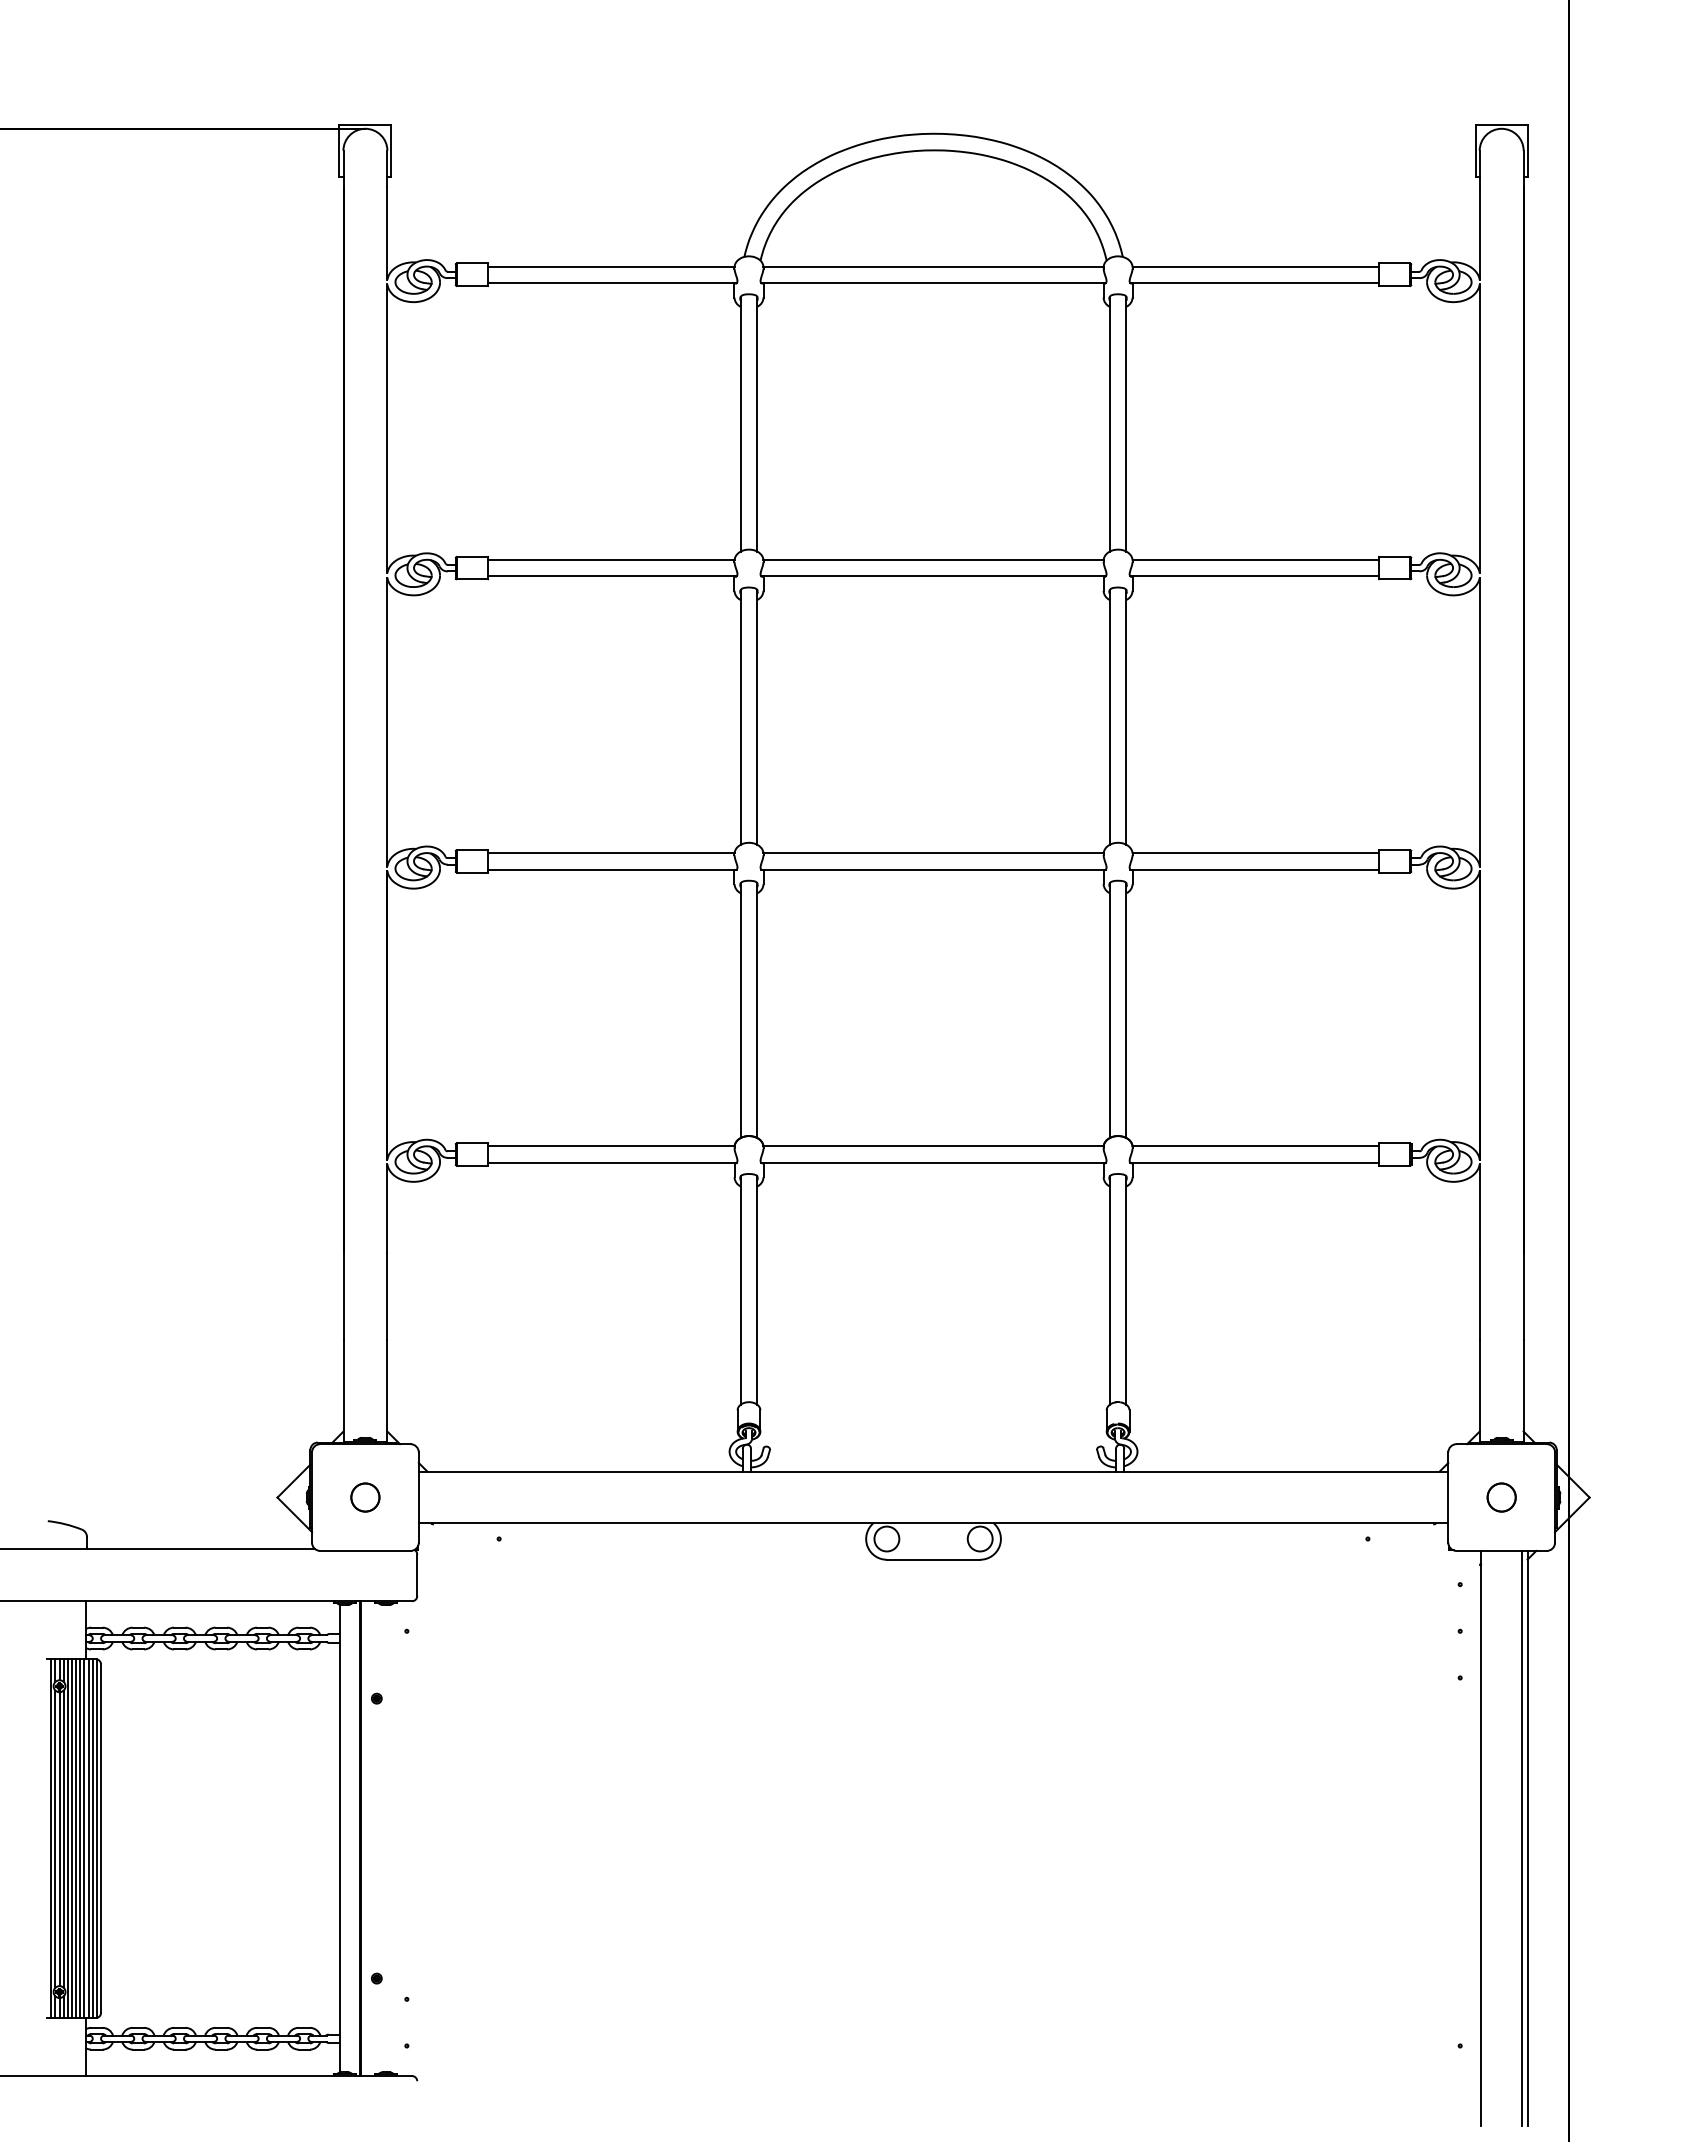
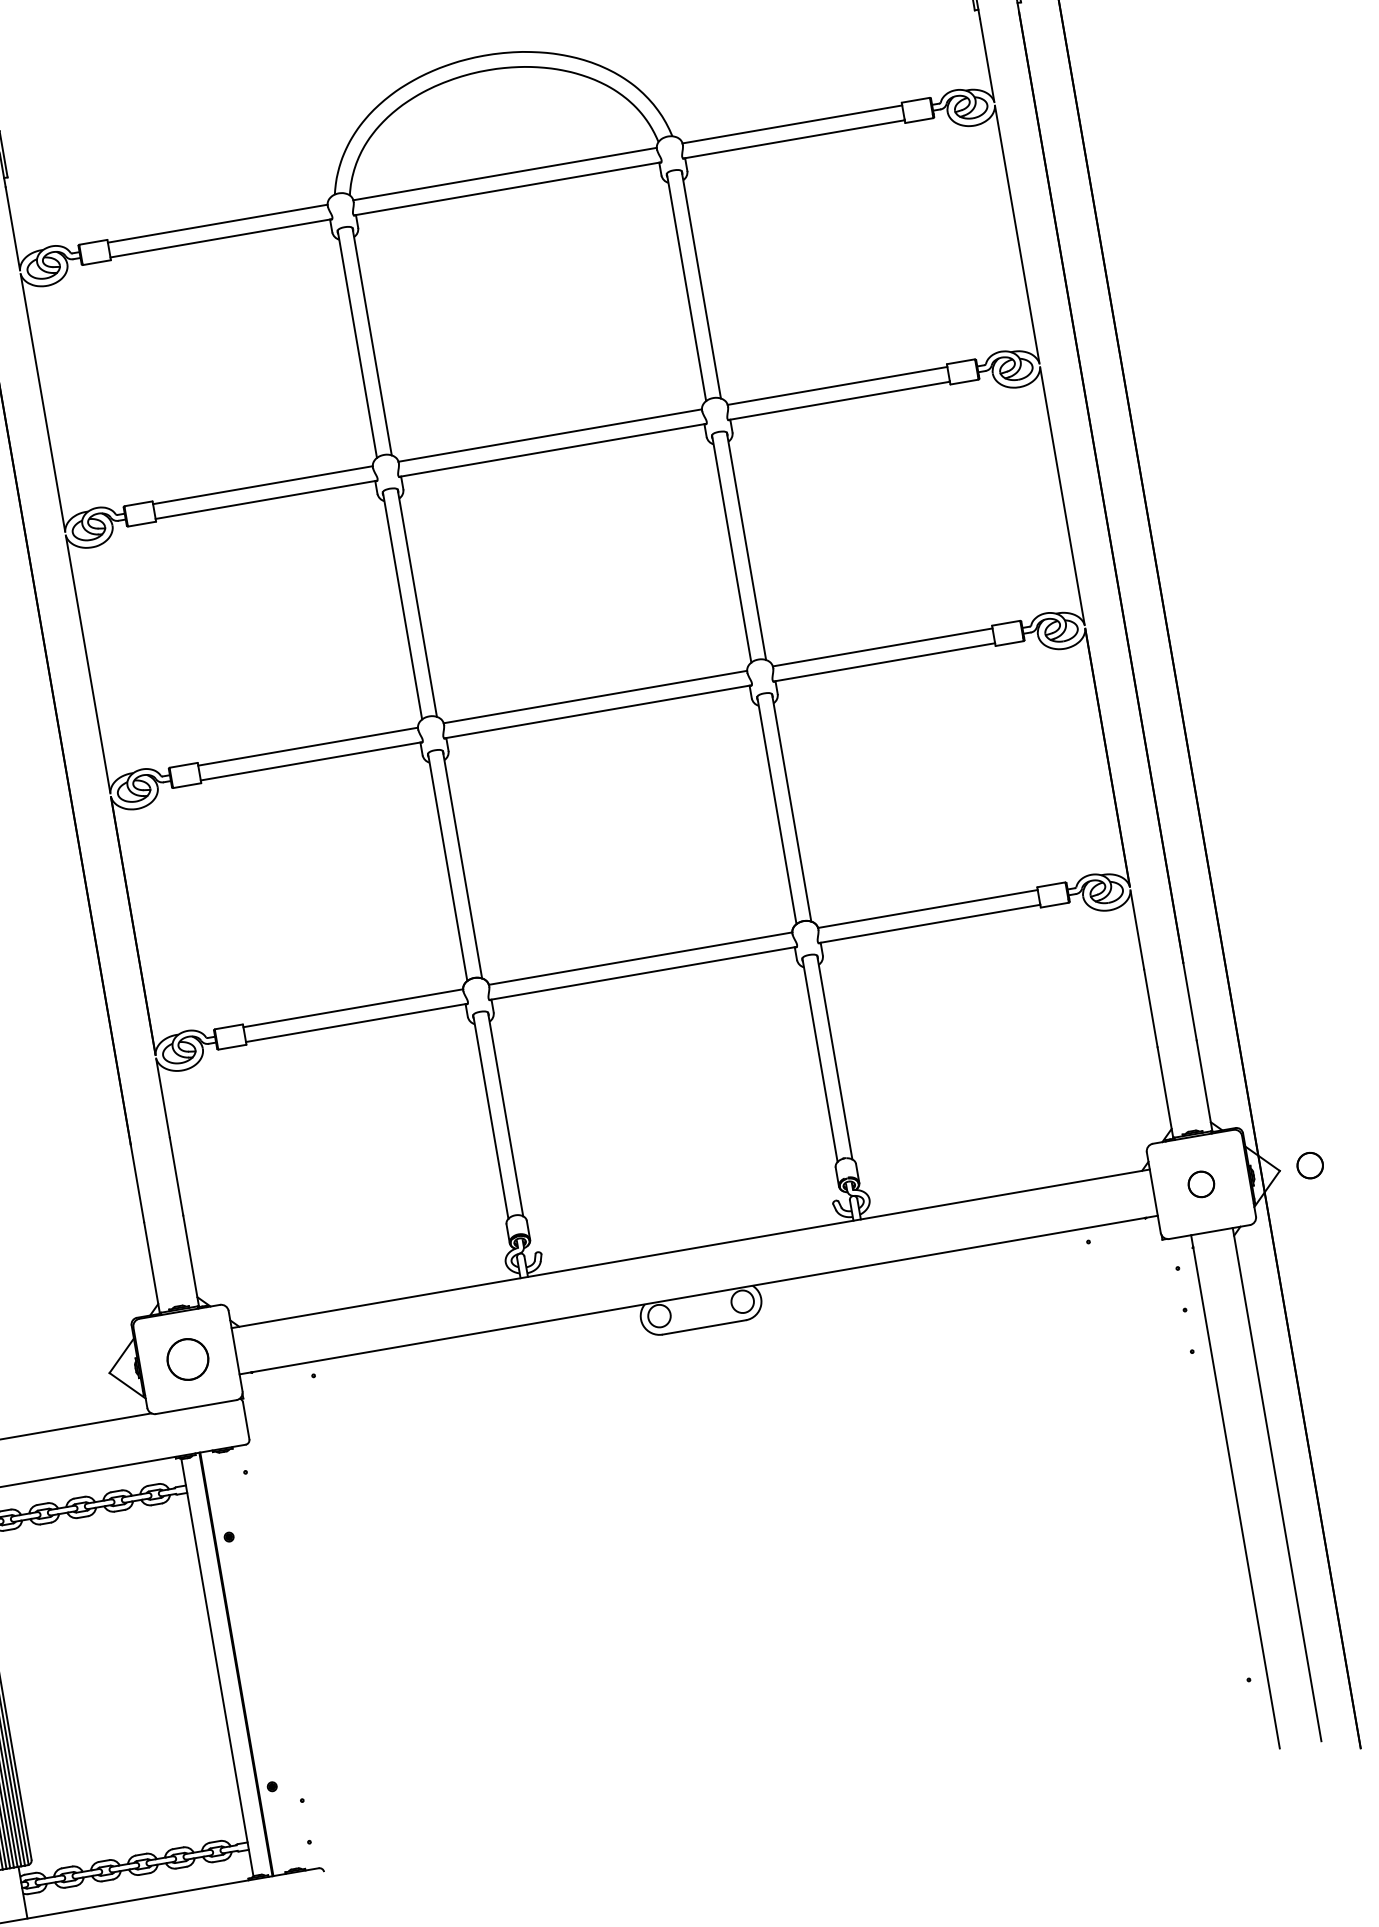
circle: (365, 1497) -> (188, 1359), size x1.6
circle: (1623, 1497) -> (1310, 1165), added
line: (1522, 1838) -> (1272, 1485), removed

